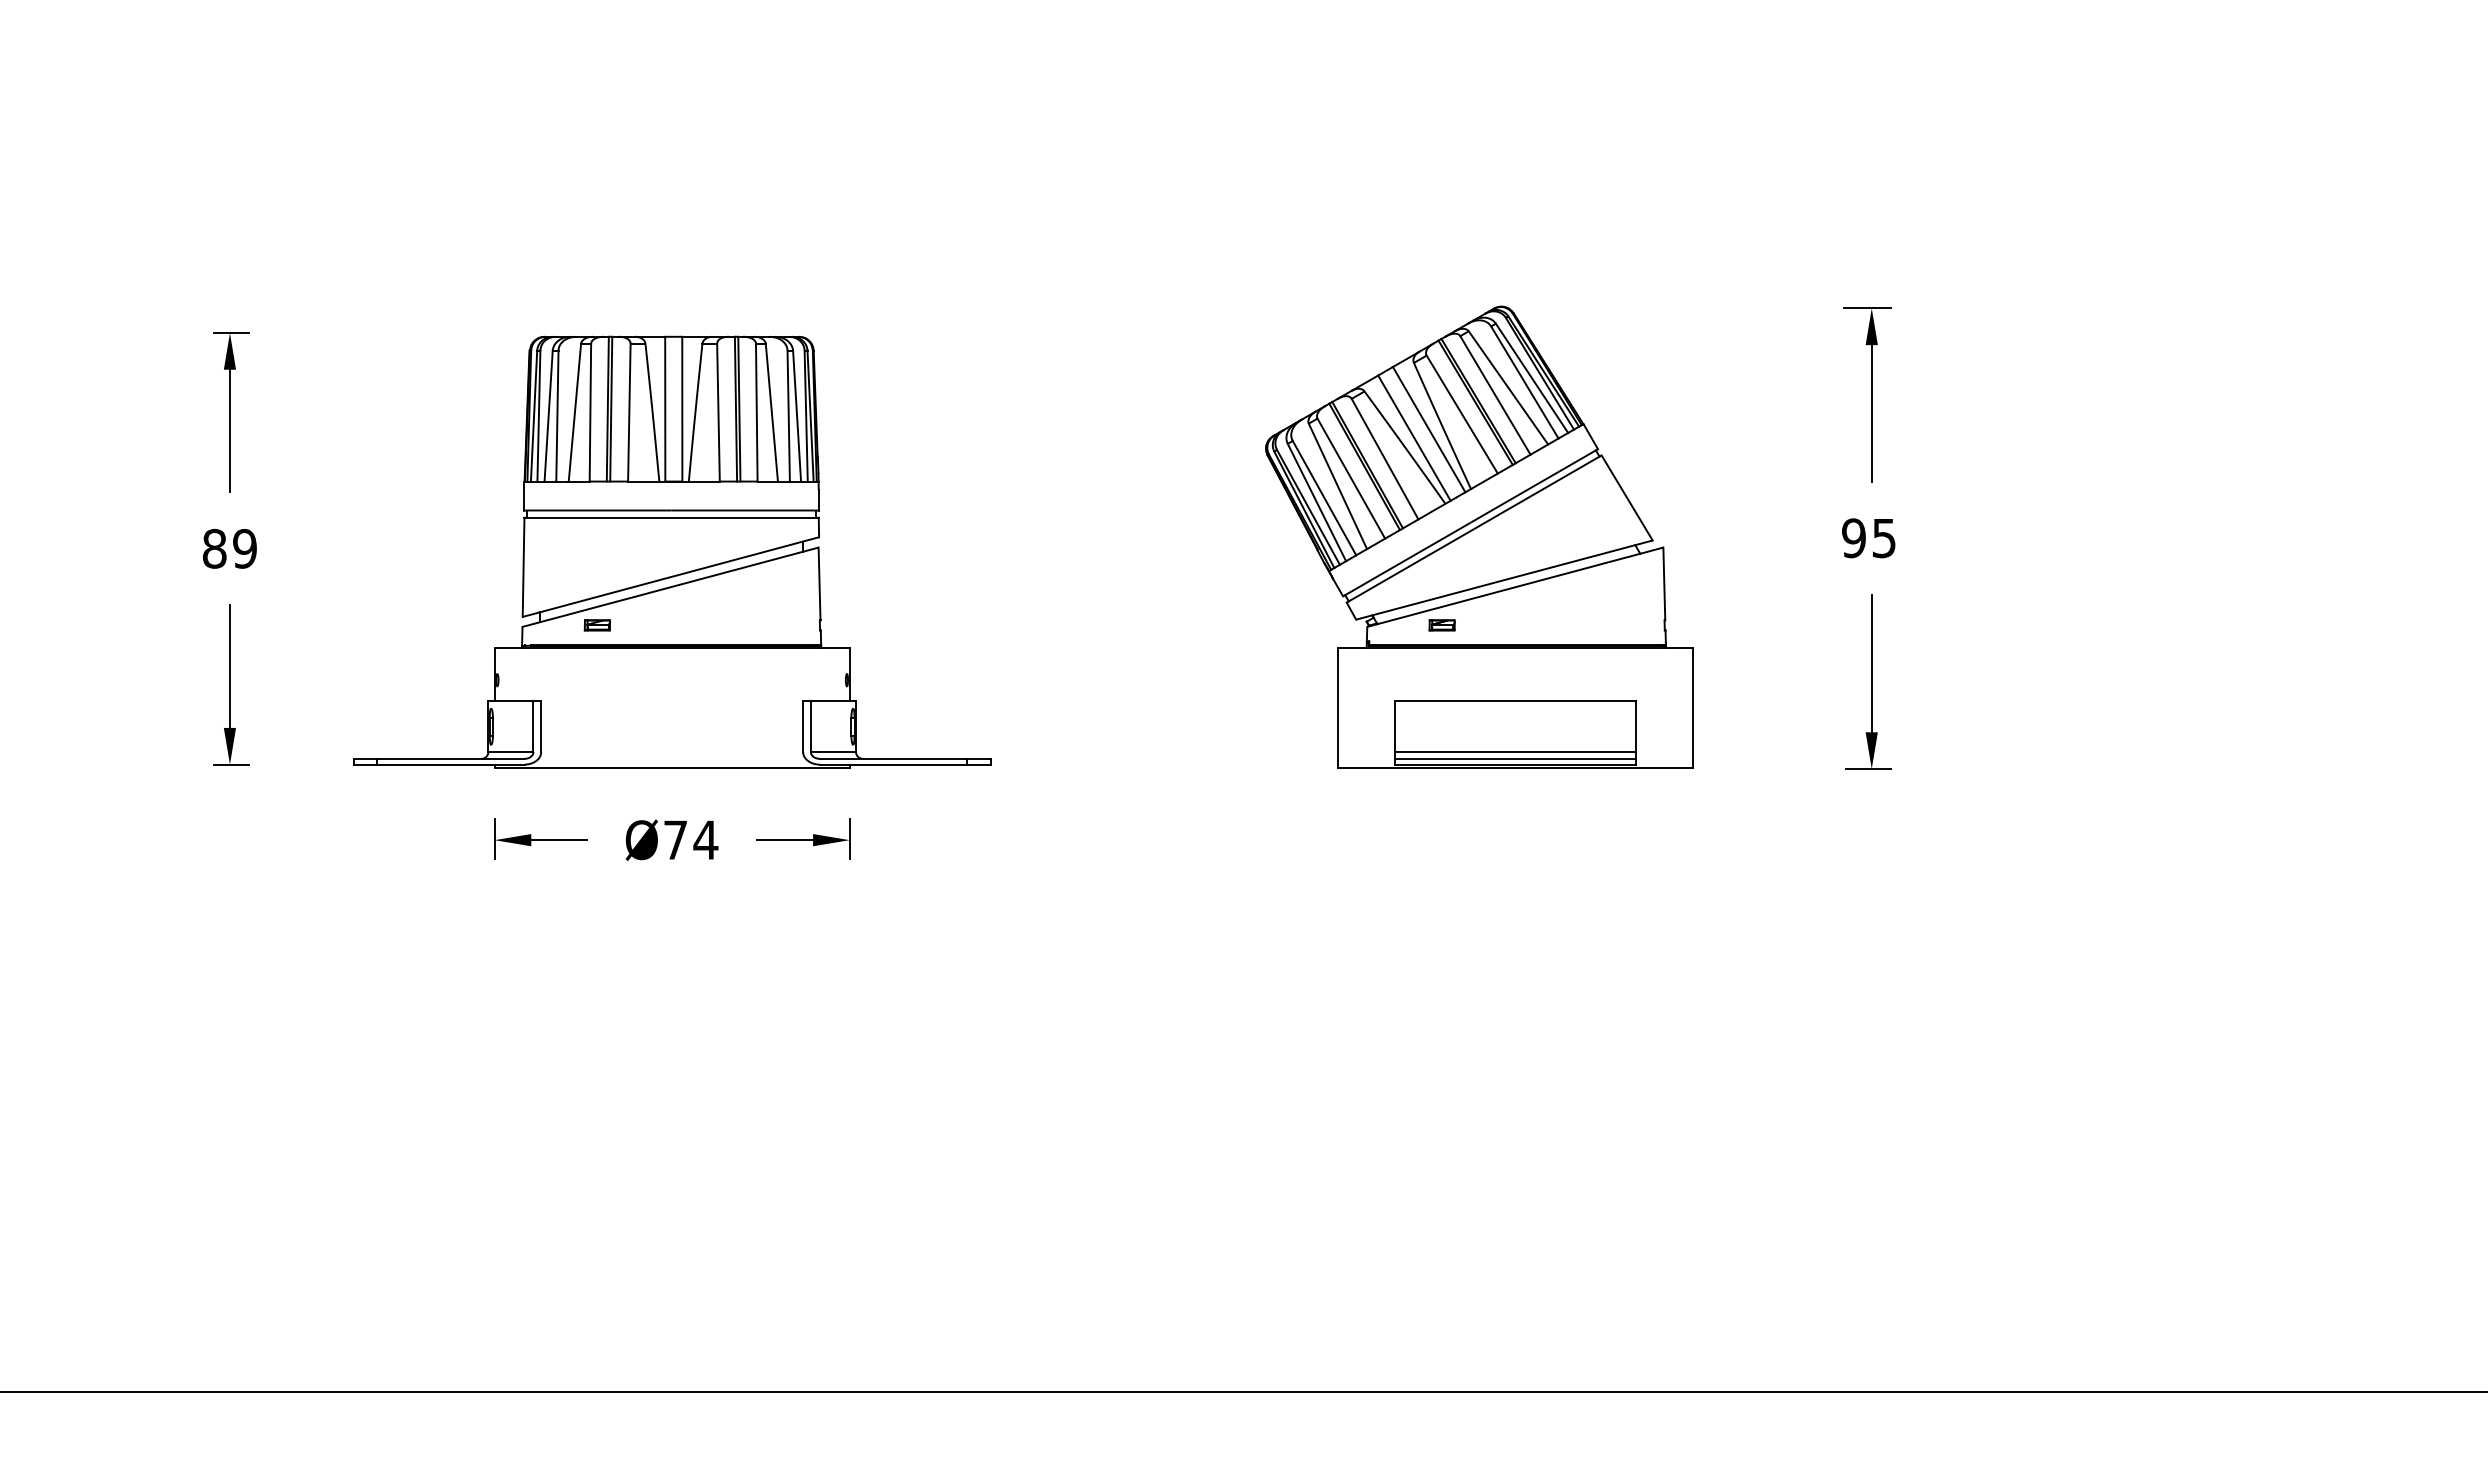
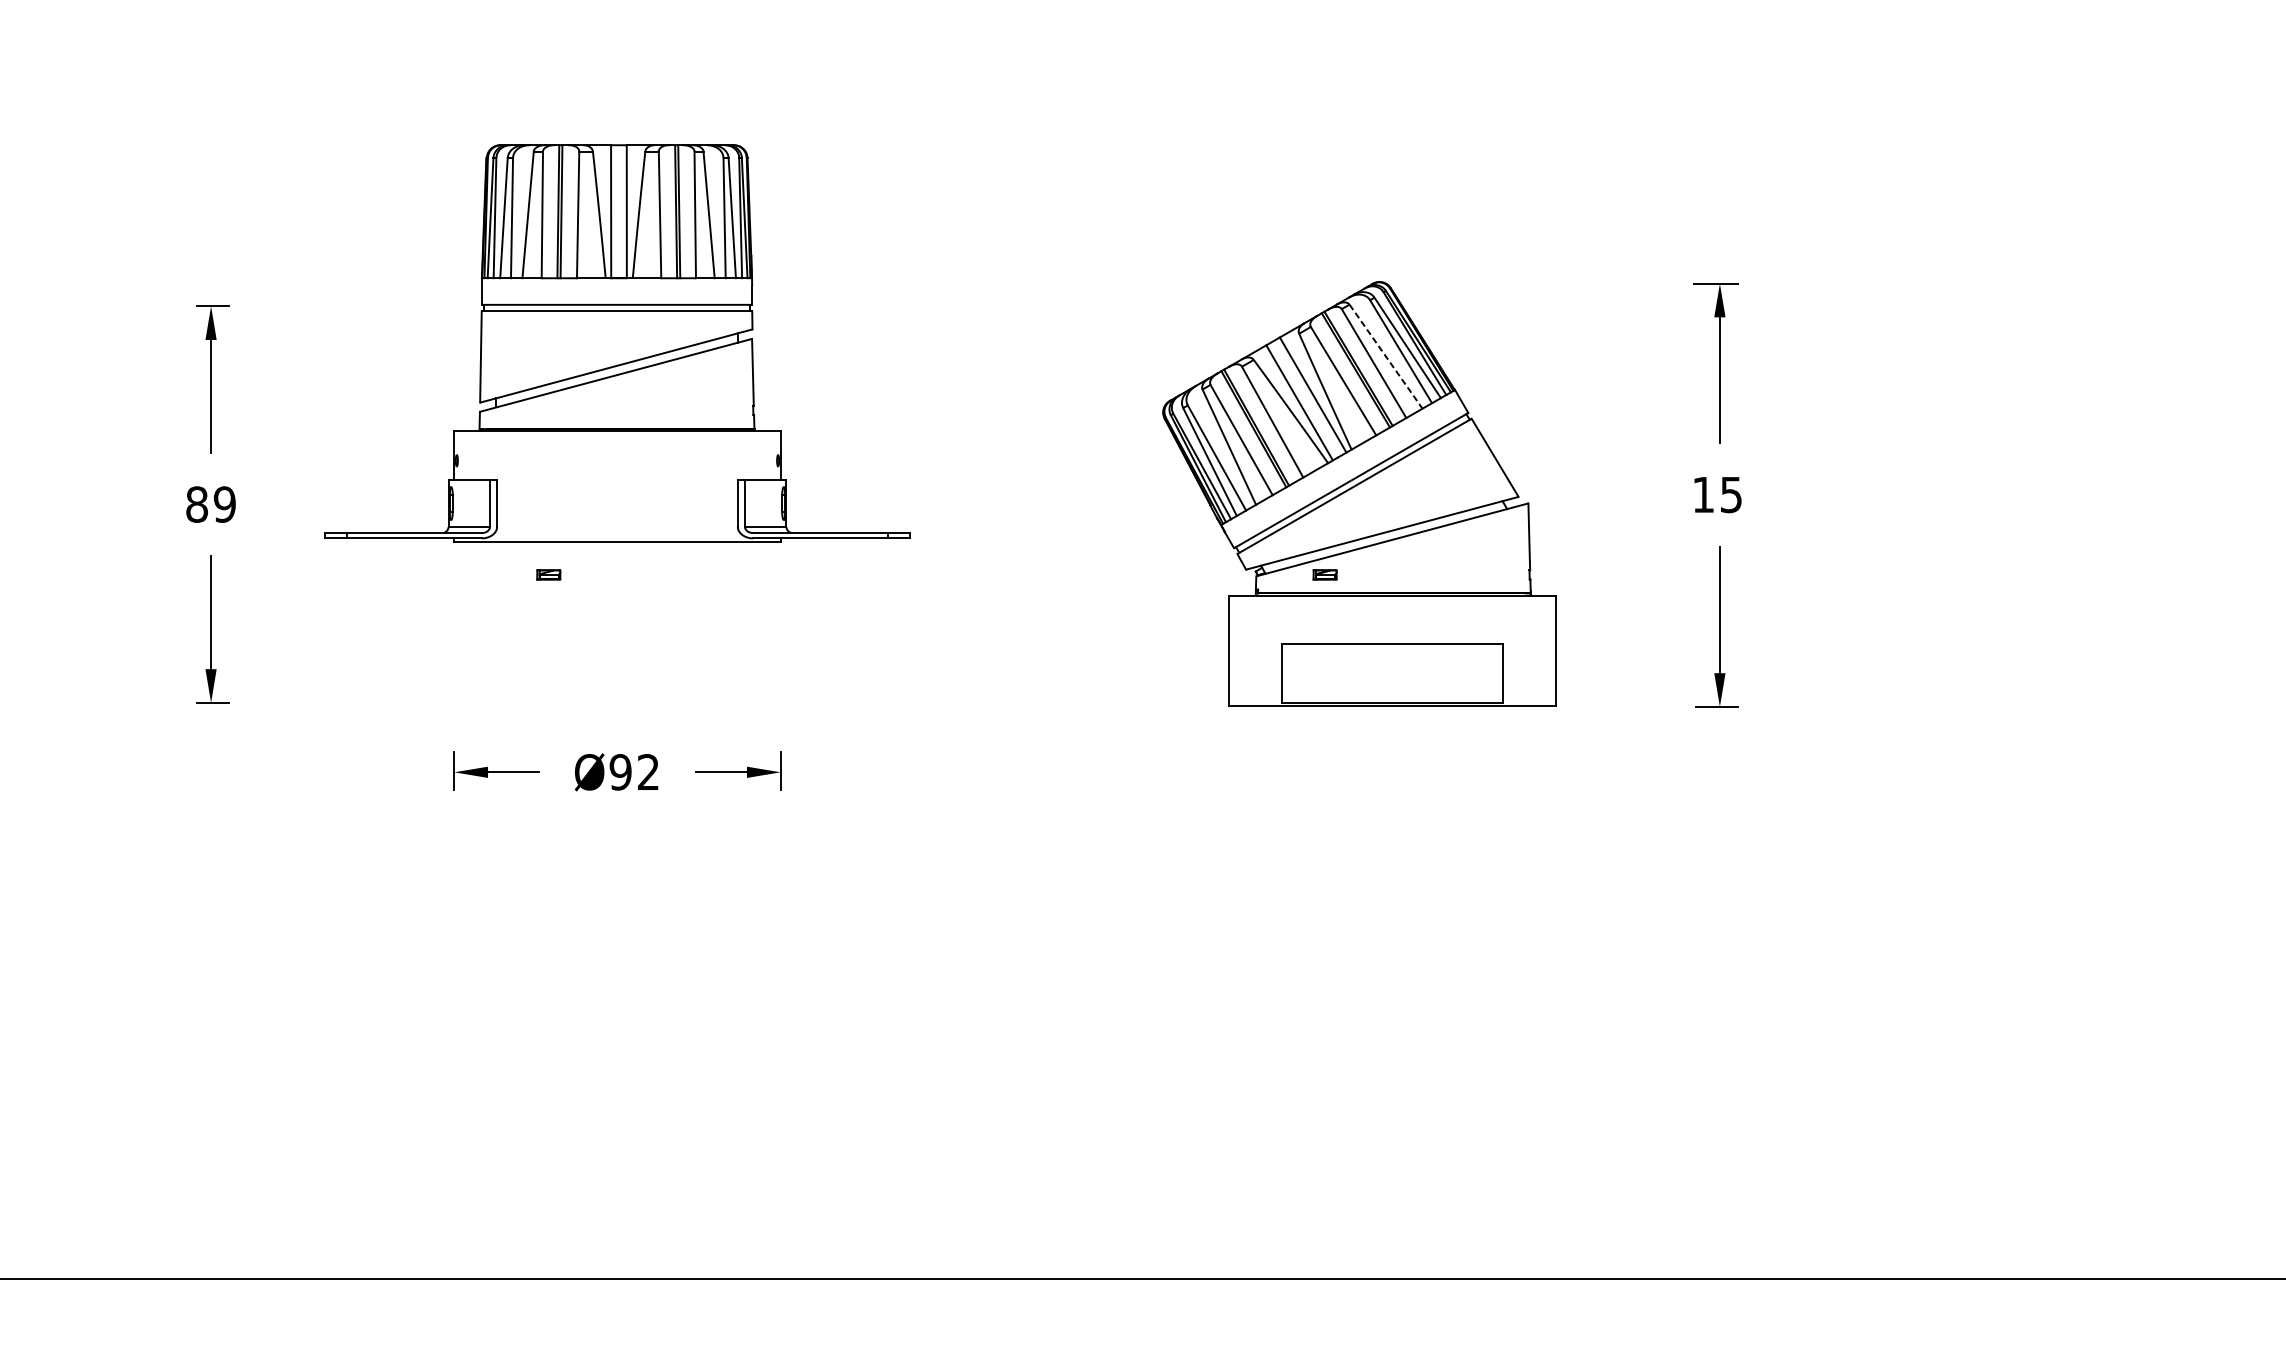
line: (1508, 388) -> (1386, 357), solid -> dashed
text: (1853, 538) -> (1703, 495), 95 -> 15
part: (672, 551) -> (617, 342), moved
line: (1515, 752) -> (1392, 691), removed
line: (1515, 758) -> (1392, 697), removed
text: (690, 840) -> (634, 772), Ø74 -> Ø92

